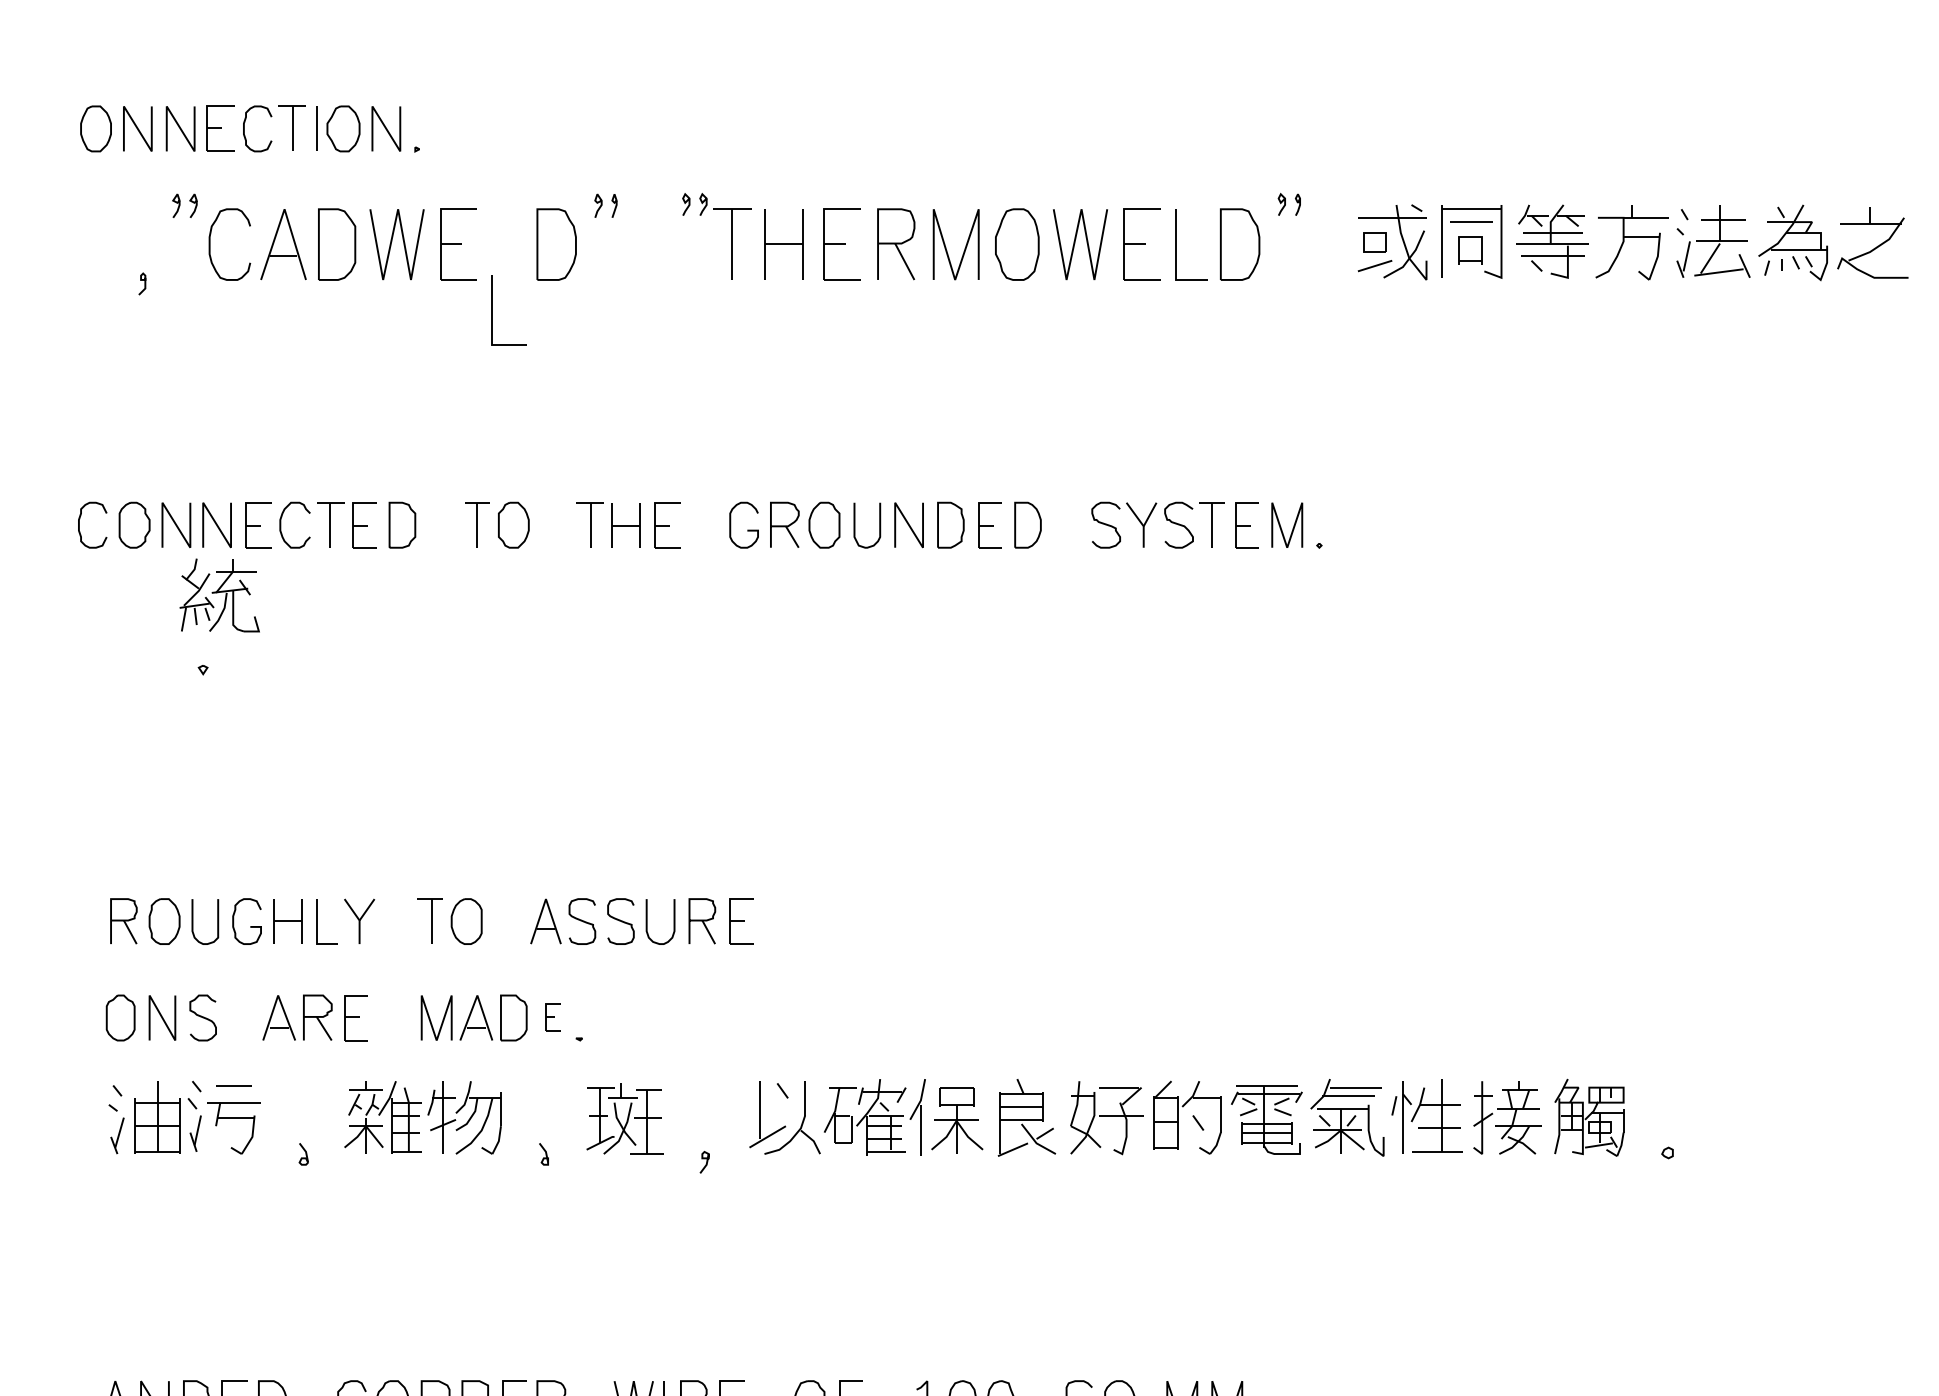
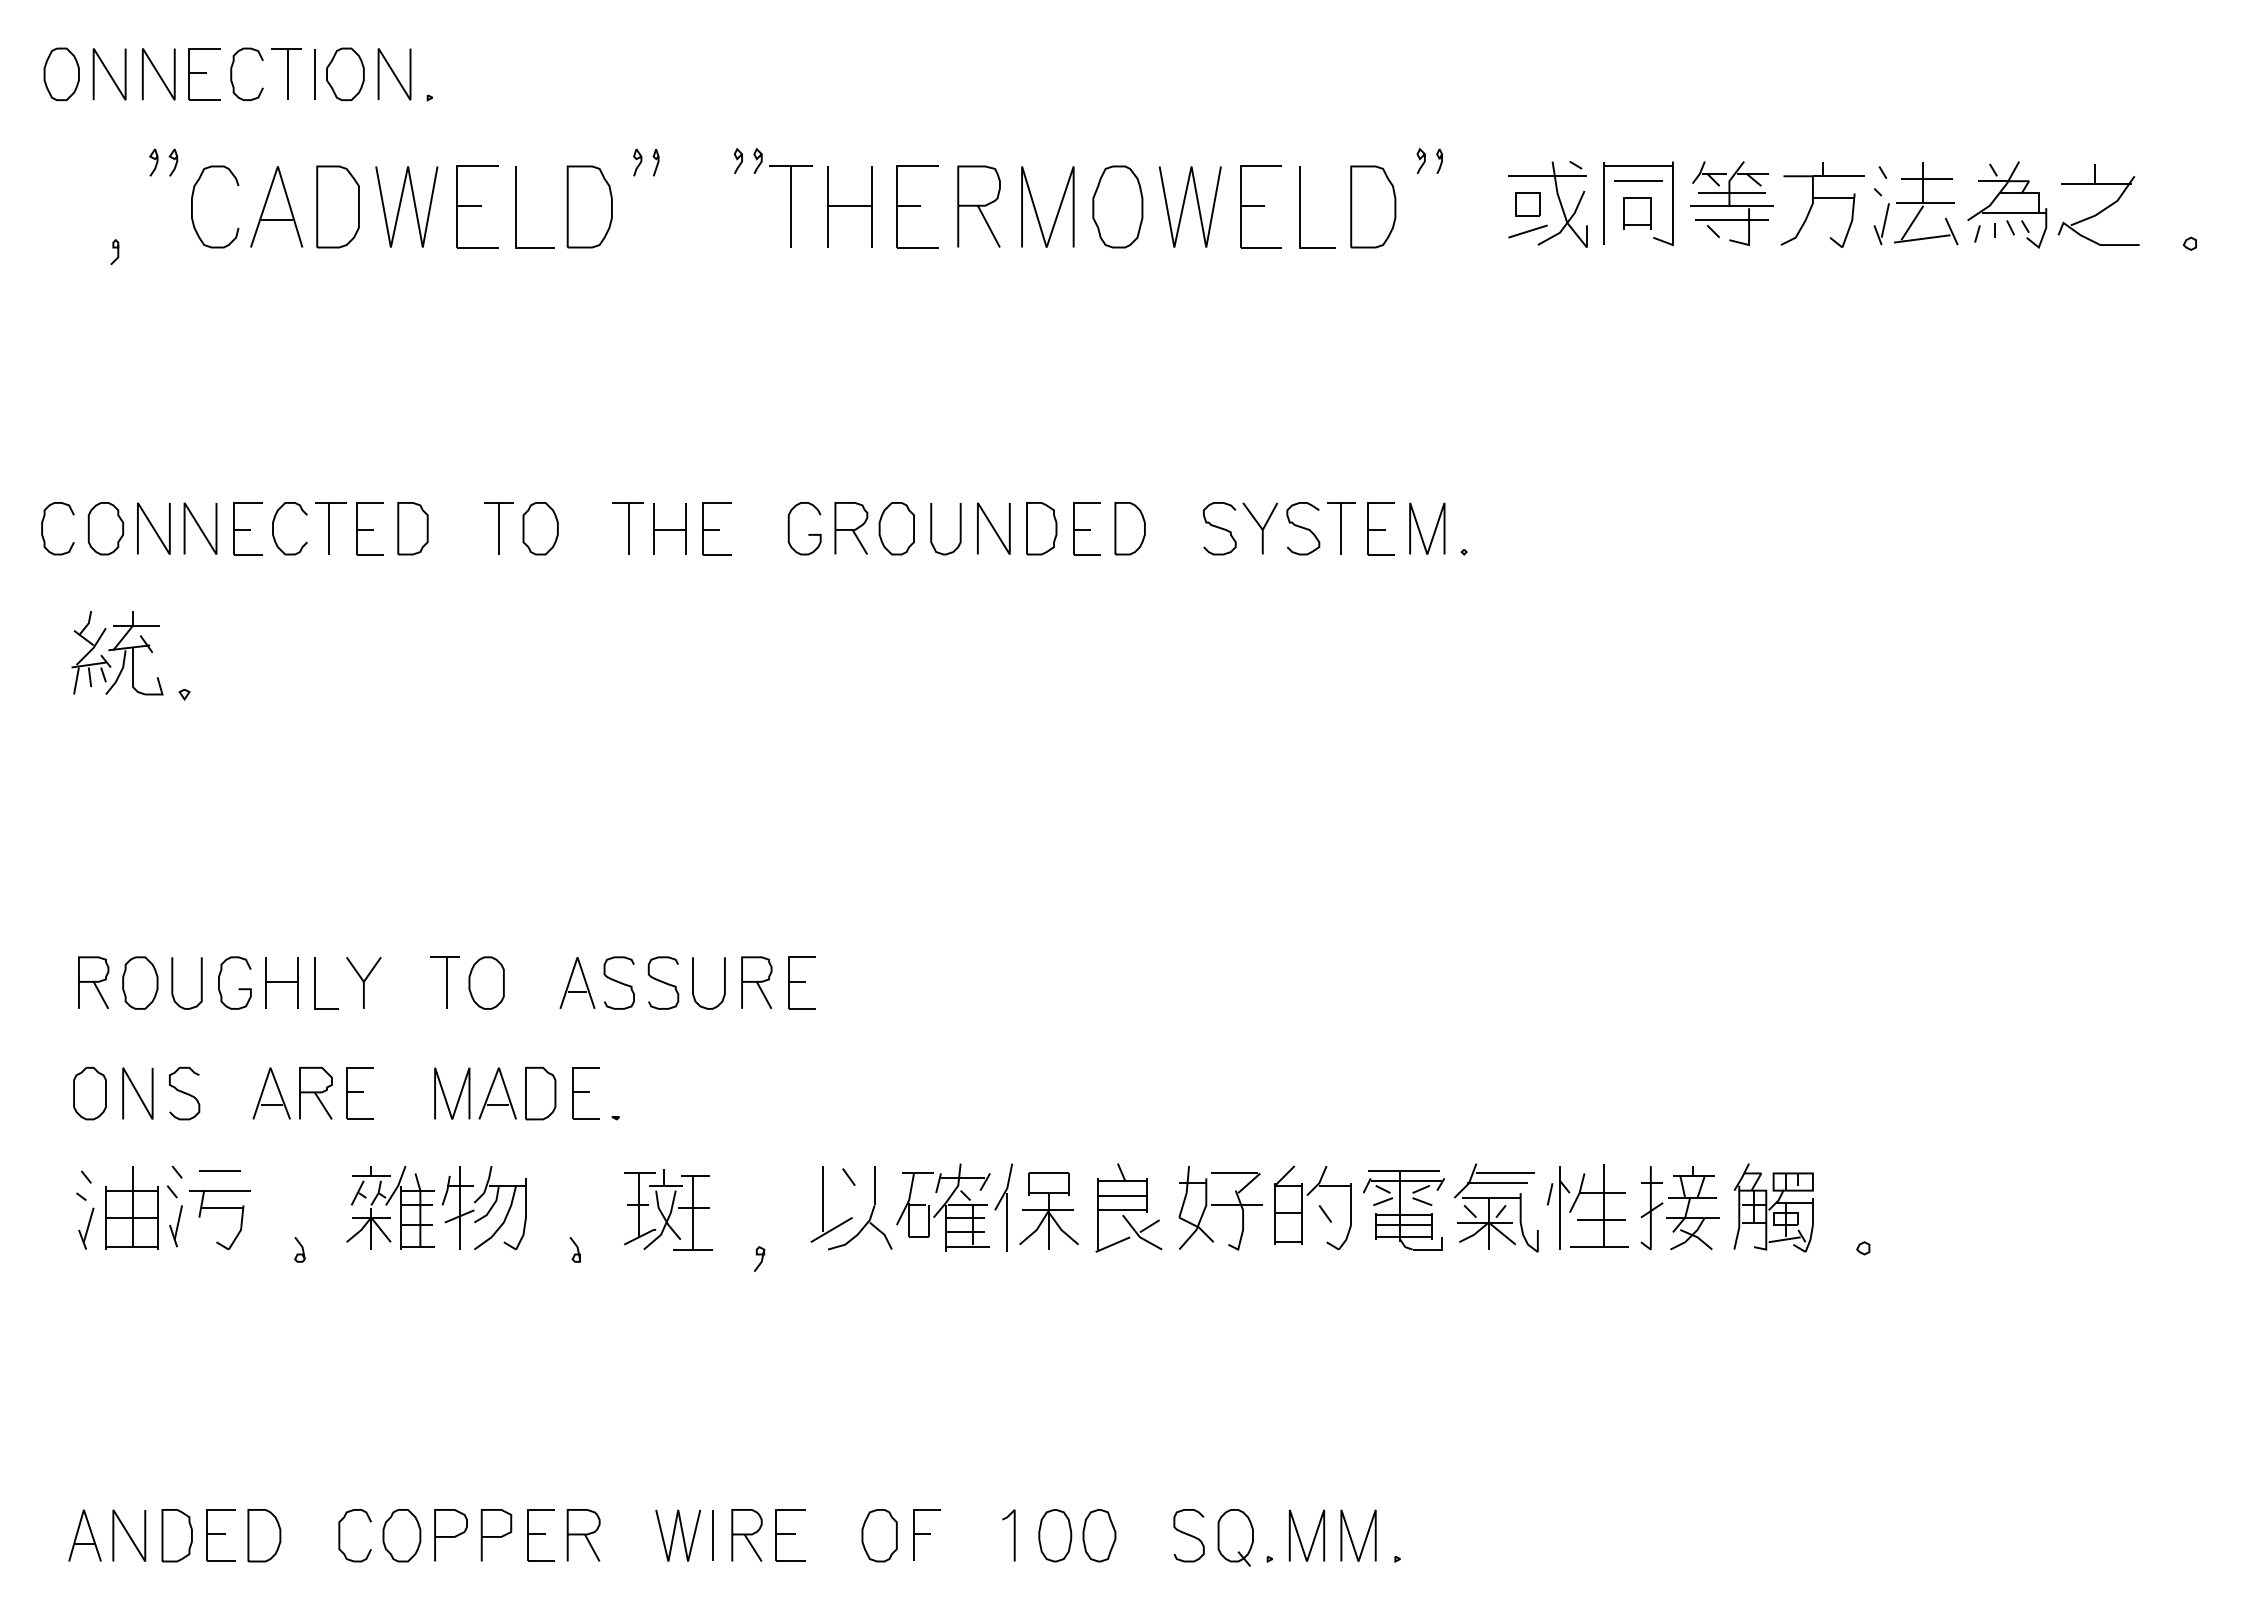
line: (492, 310) -> (516, 207), moved
part: (219, 595) -> (117, 653), moved
part: (552, 1017) -> (585, 1093), size x1.67

